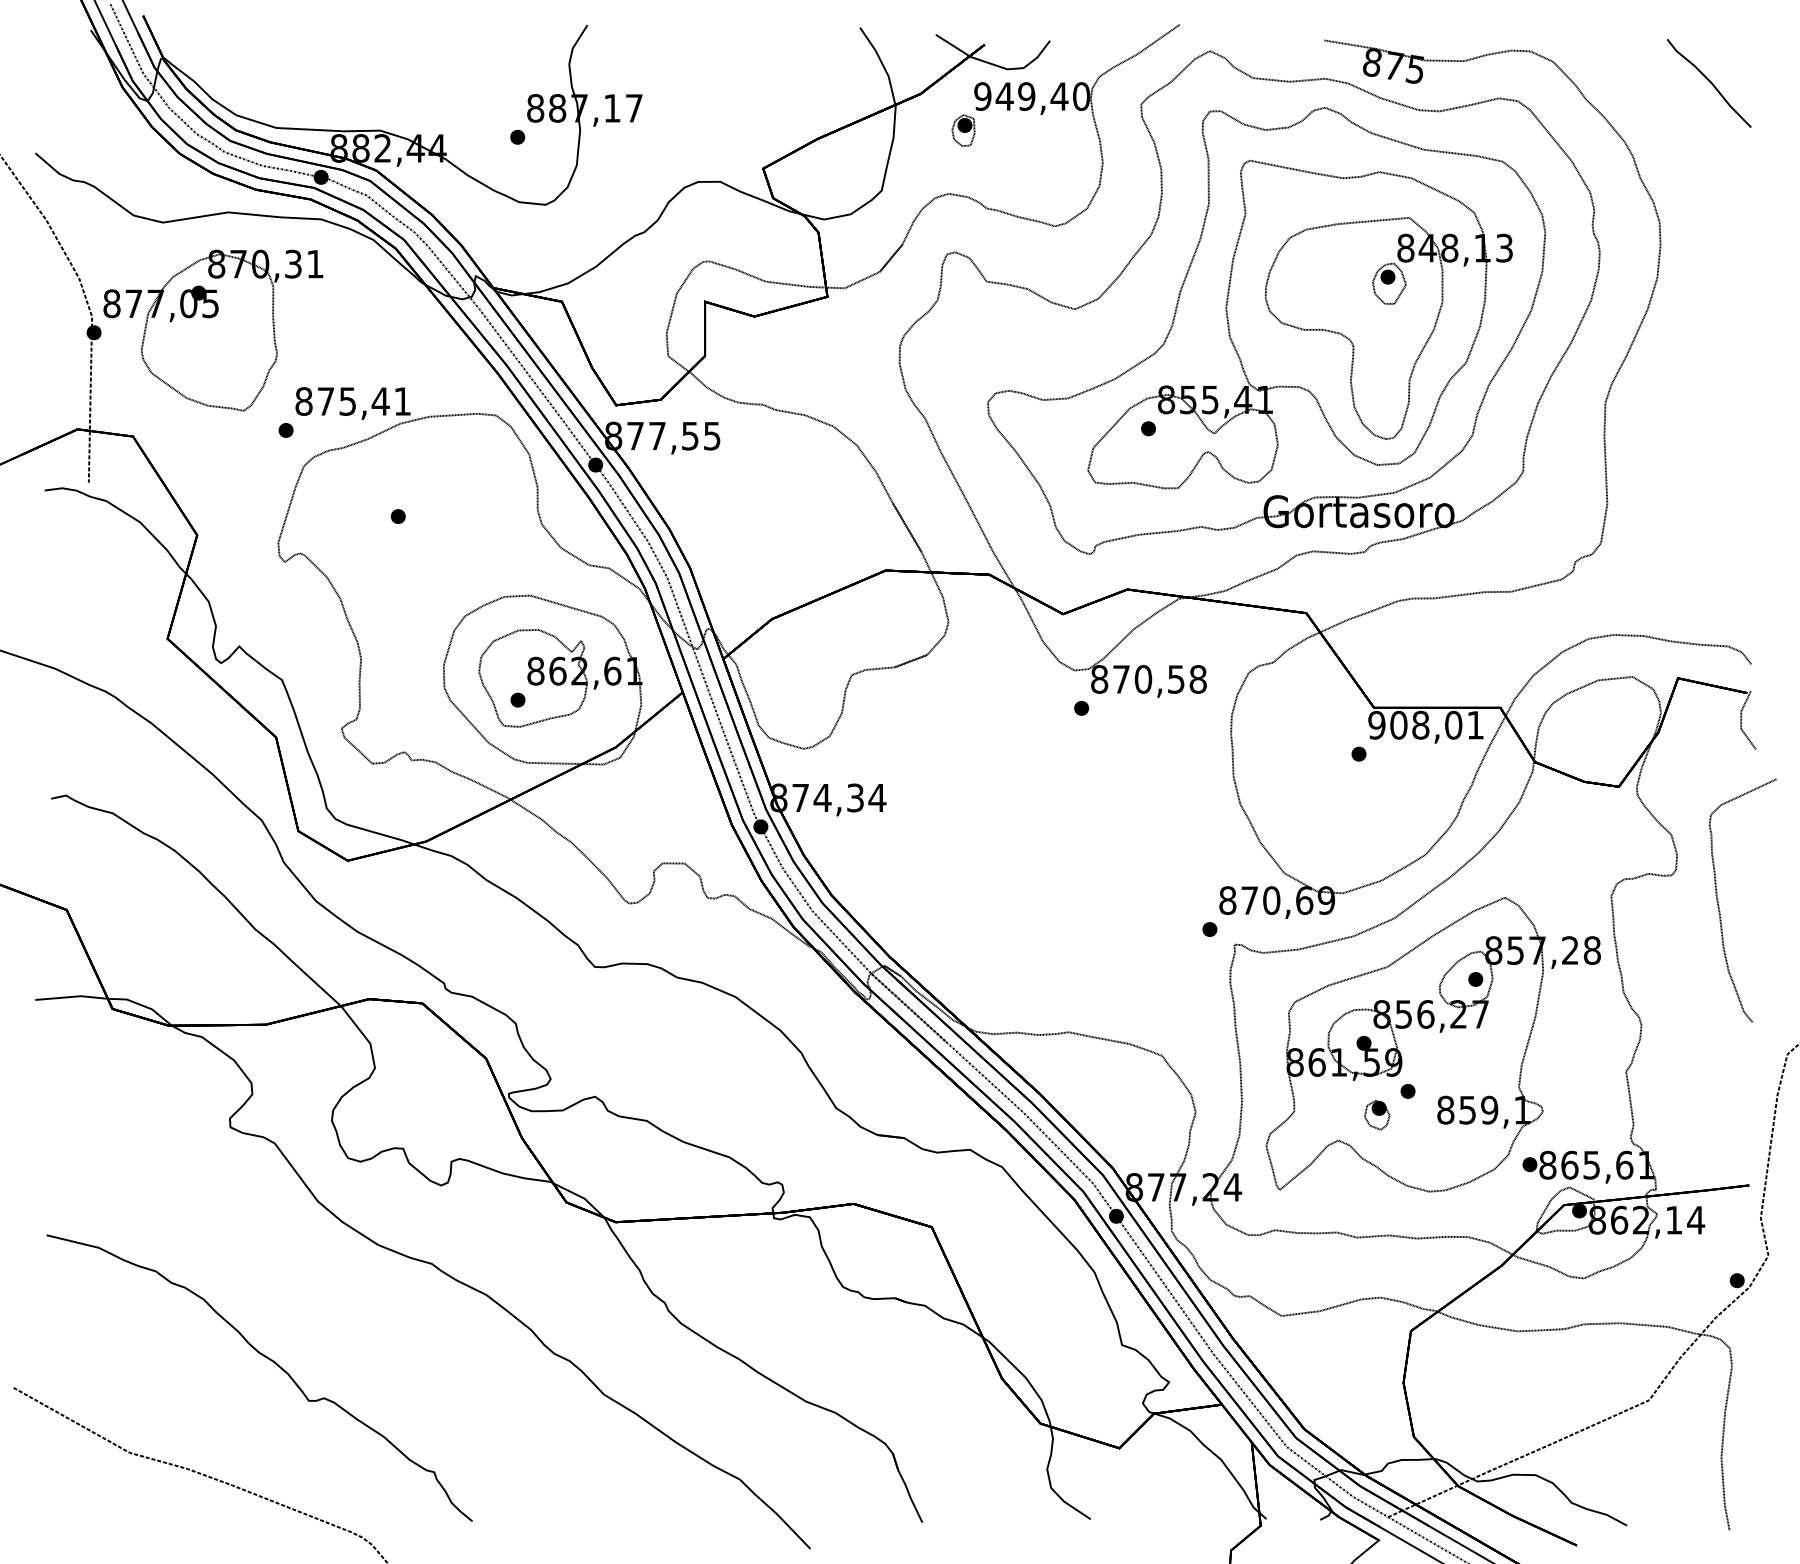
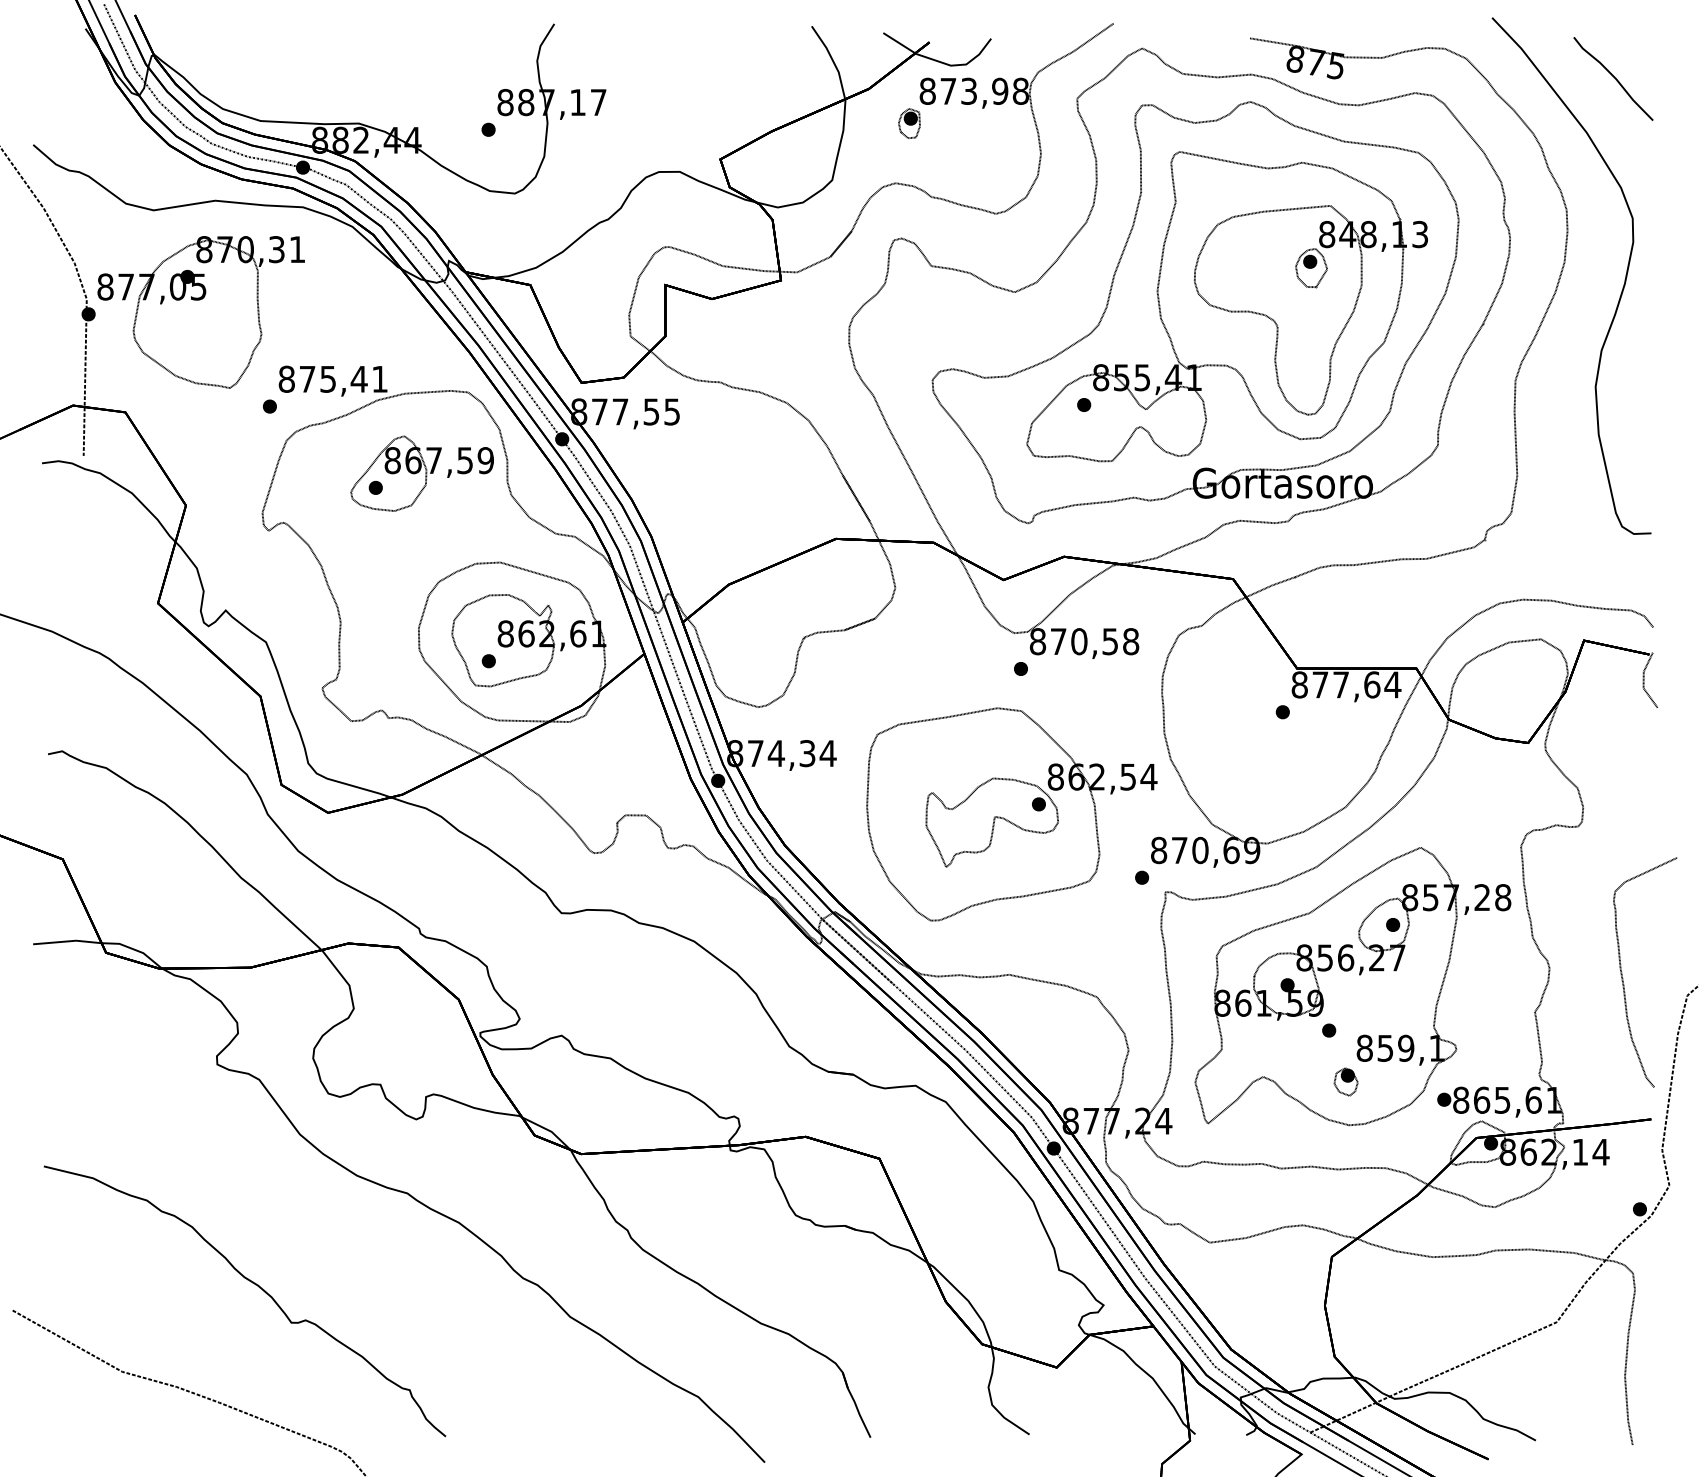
text: (1031, 95) -> (973, 90), 949,40 -> 873,98
curve: (1717, 307) -> (1621, 290), added
part: (446, 501) -> (421, 473), added
text: (1426, 724) -> (1346, 684), 908,01 -> 877,64
part: (1071, 862) -> (1011, 814), added
curve: (1719, 906) -> (1623, 978), moved
part: (1376, 1114) -> (1345, 1081), moved

